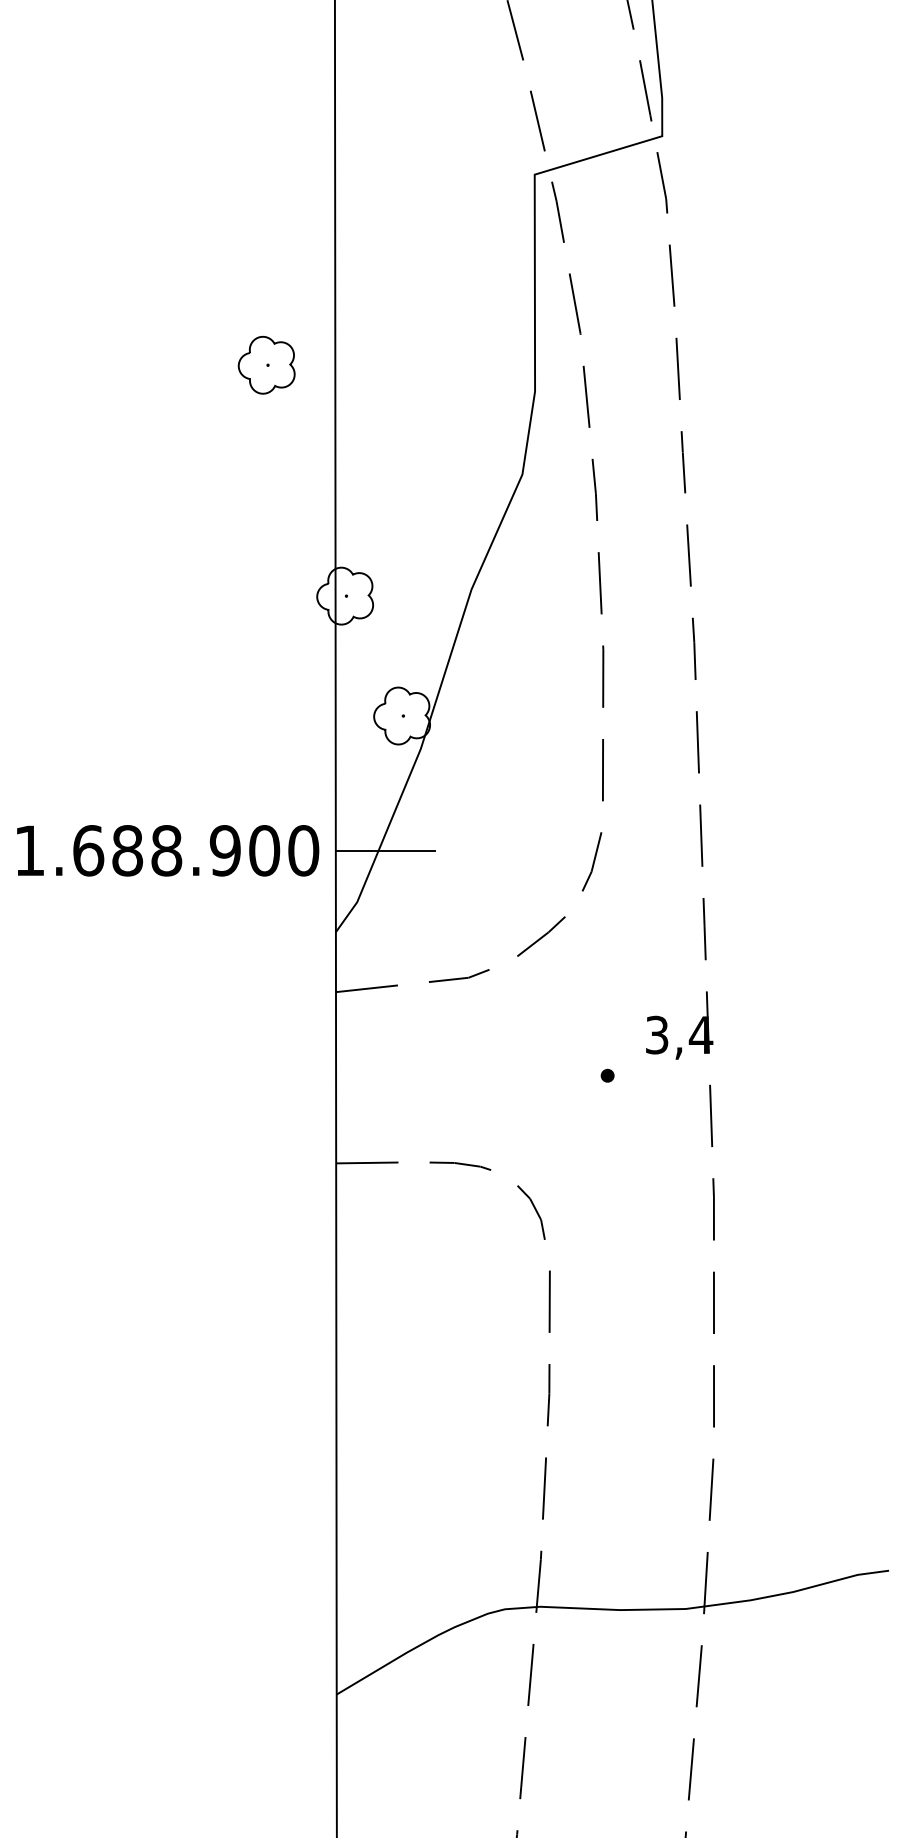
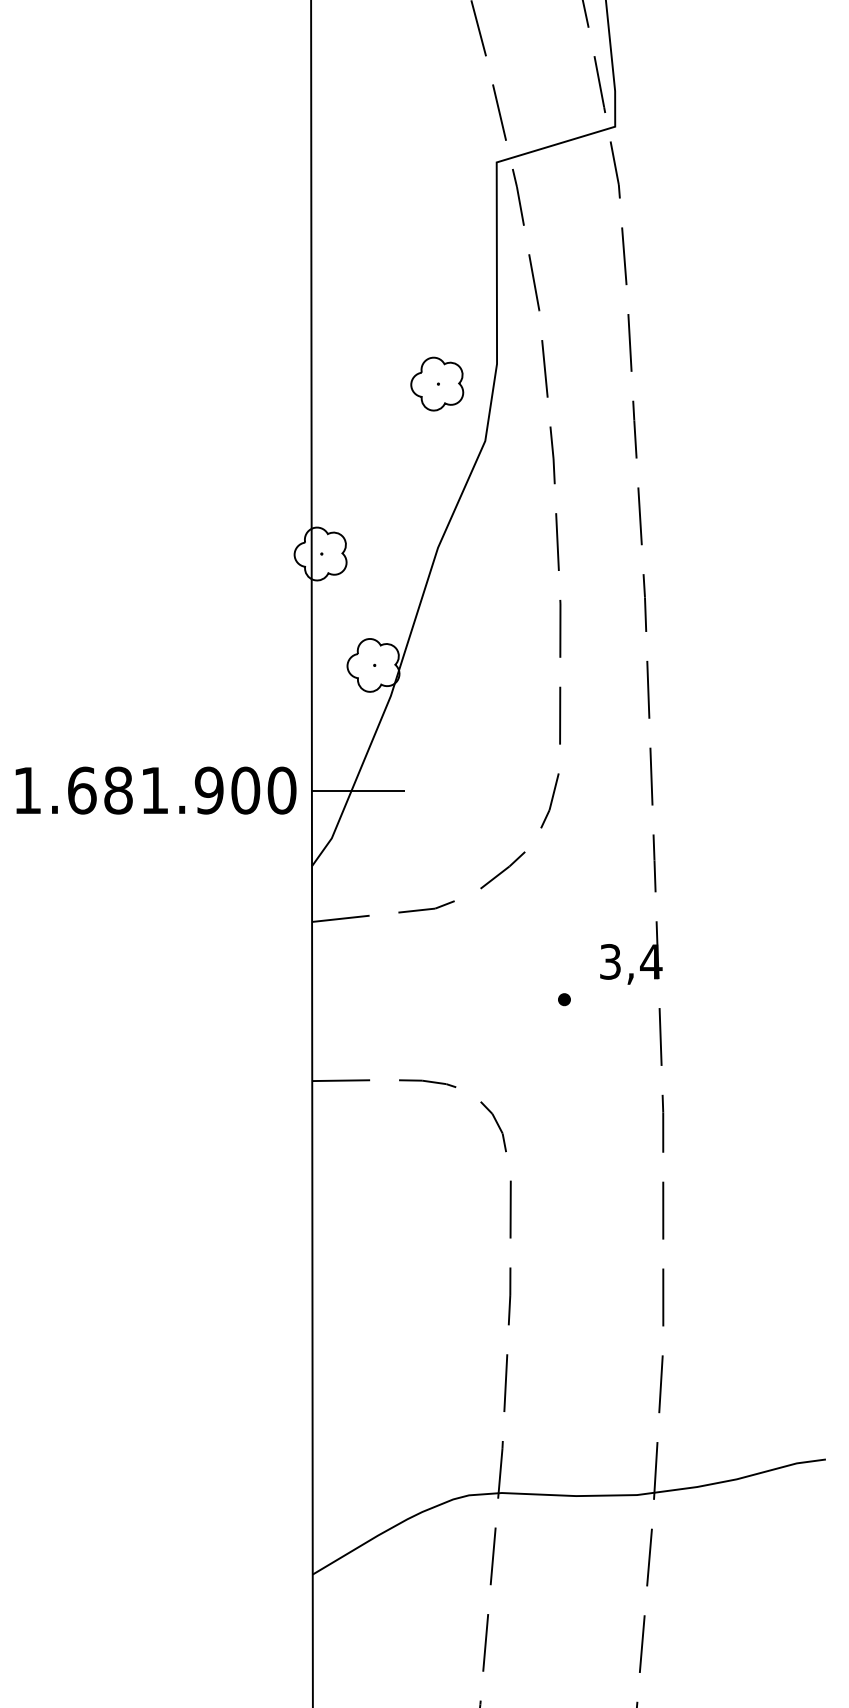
part: (266, 364) -> (437, 383), moved
text: (166, 850) -> (154, 790), 1.688.900 -> 1.681.900

